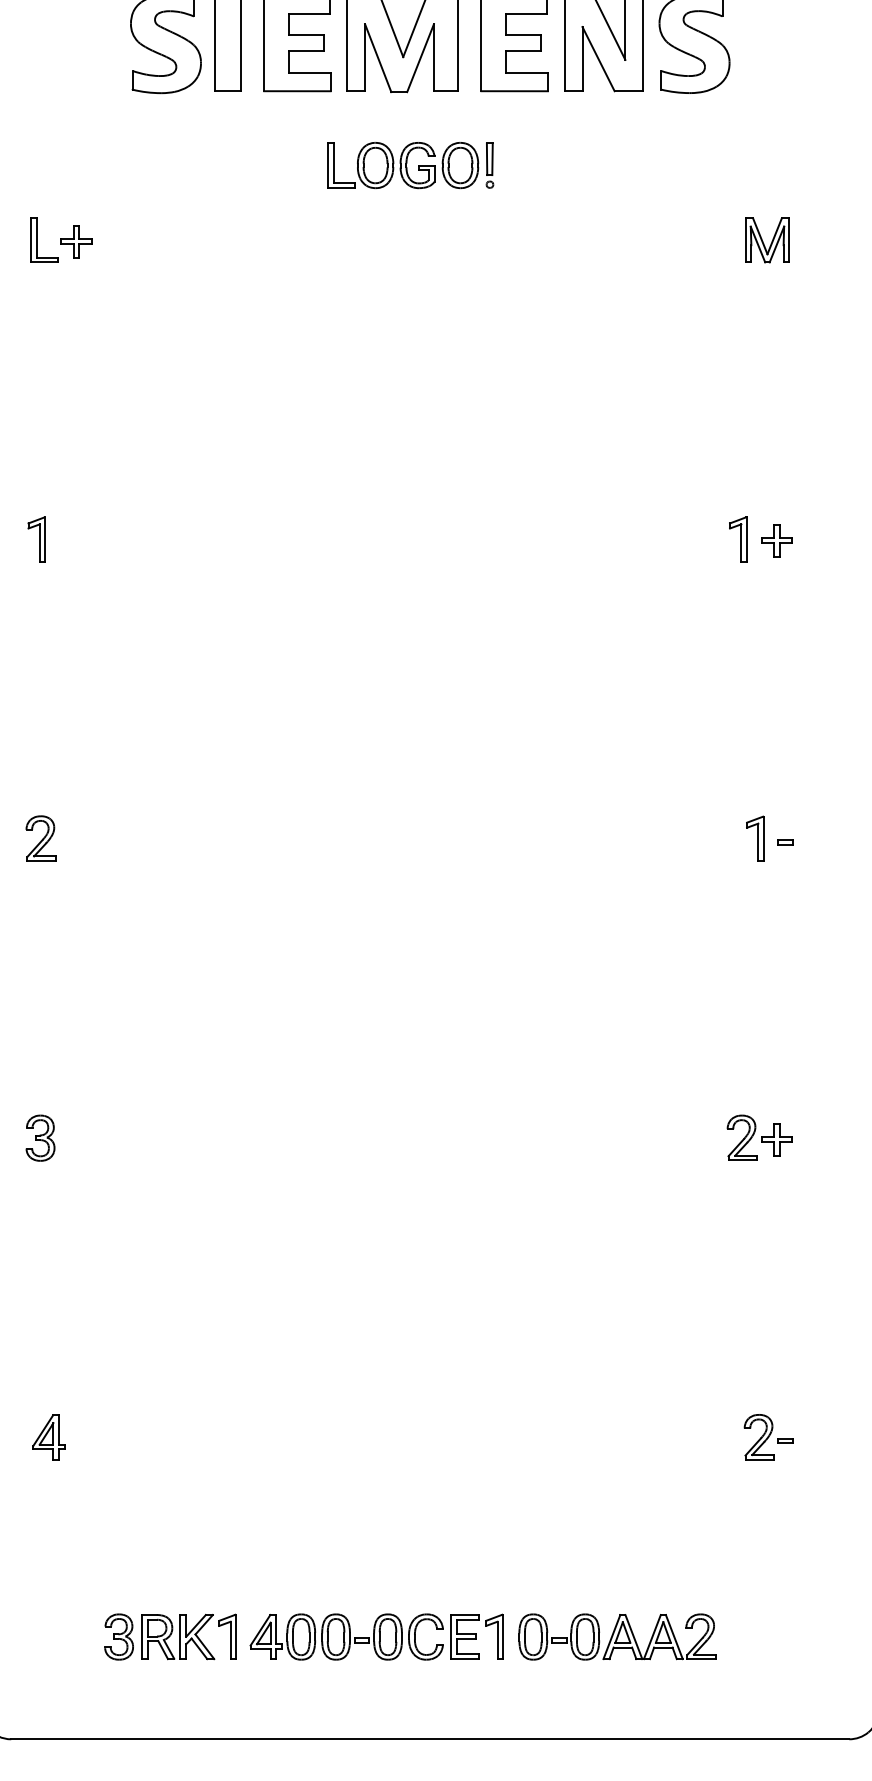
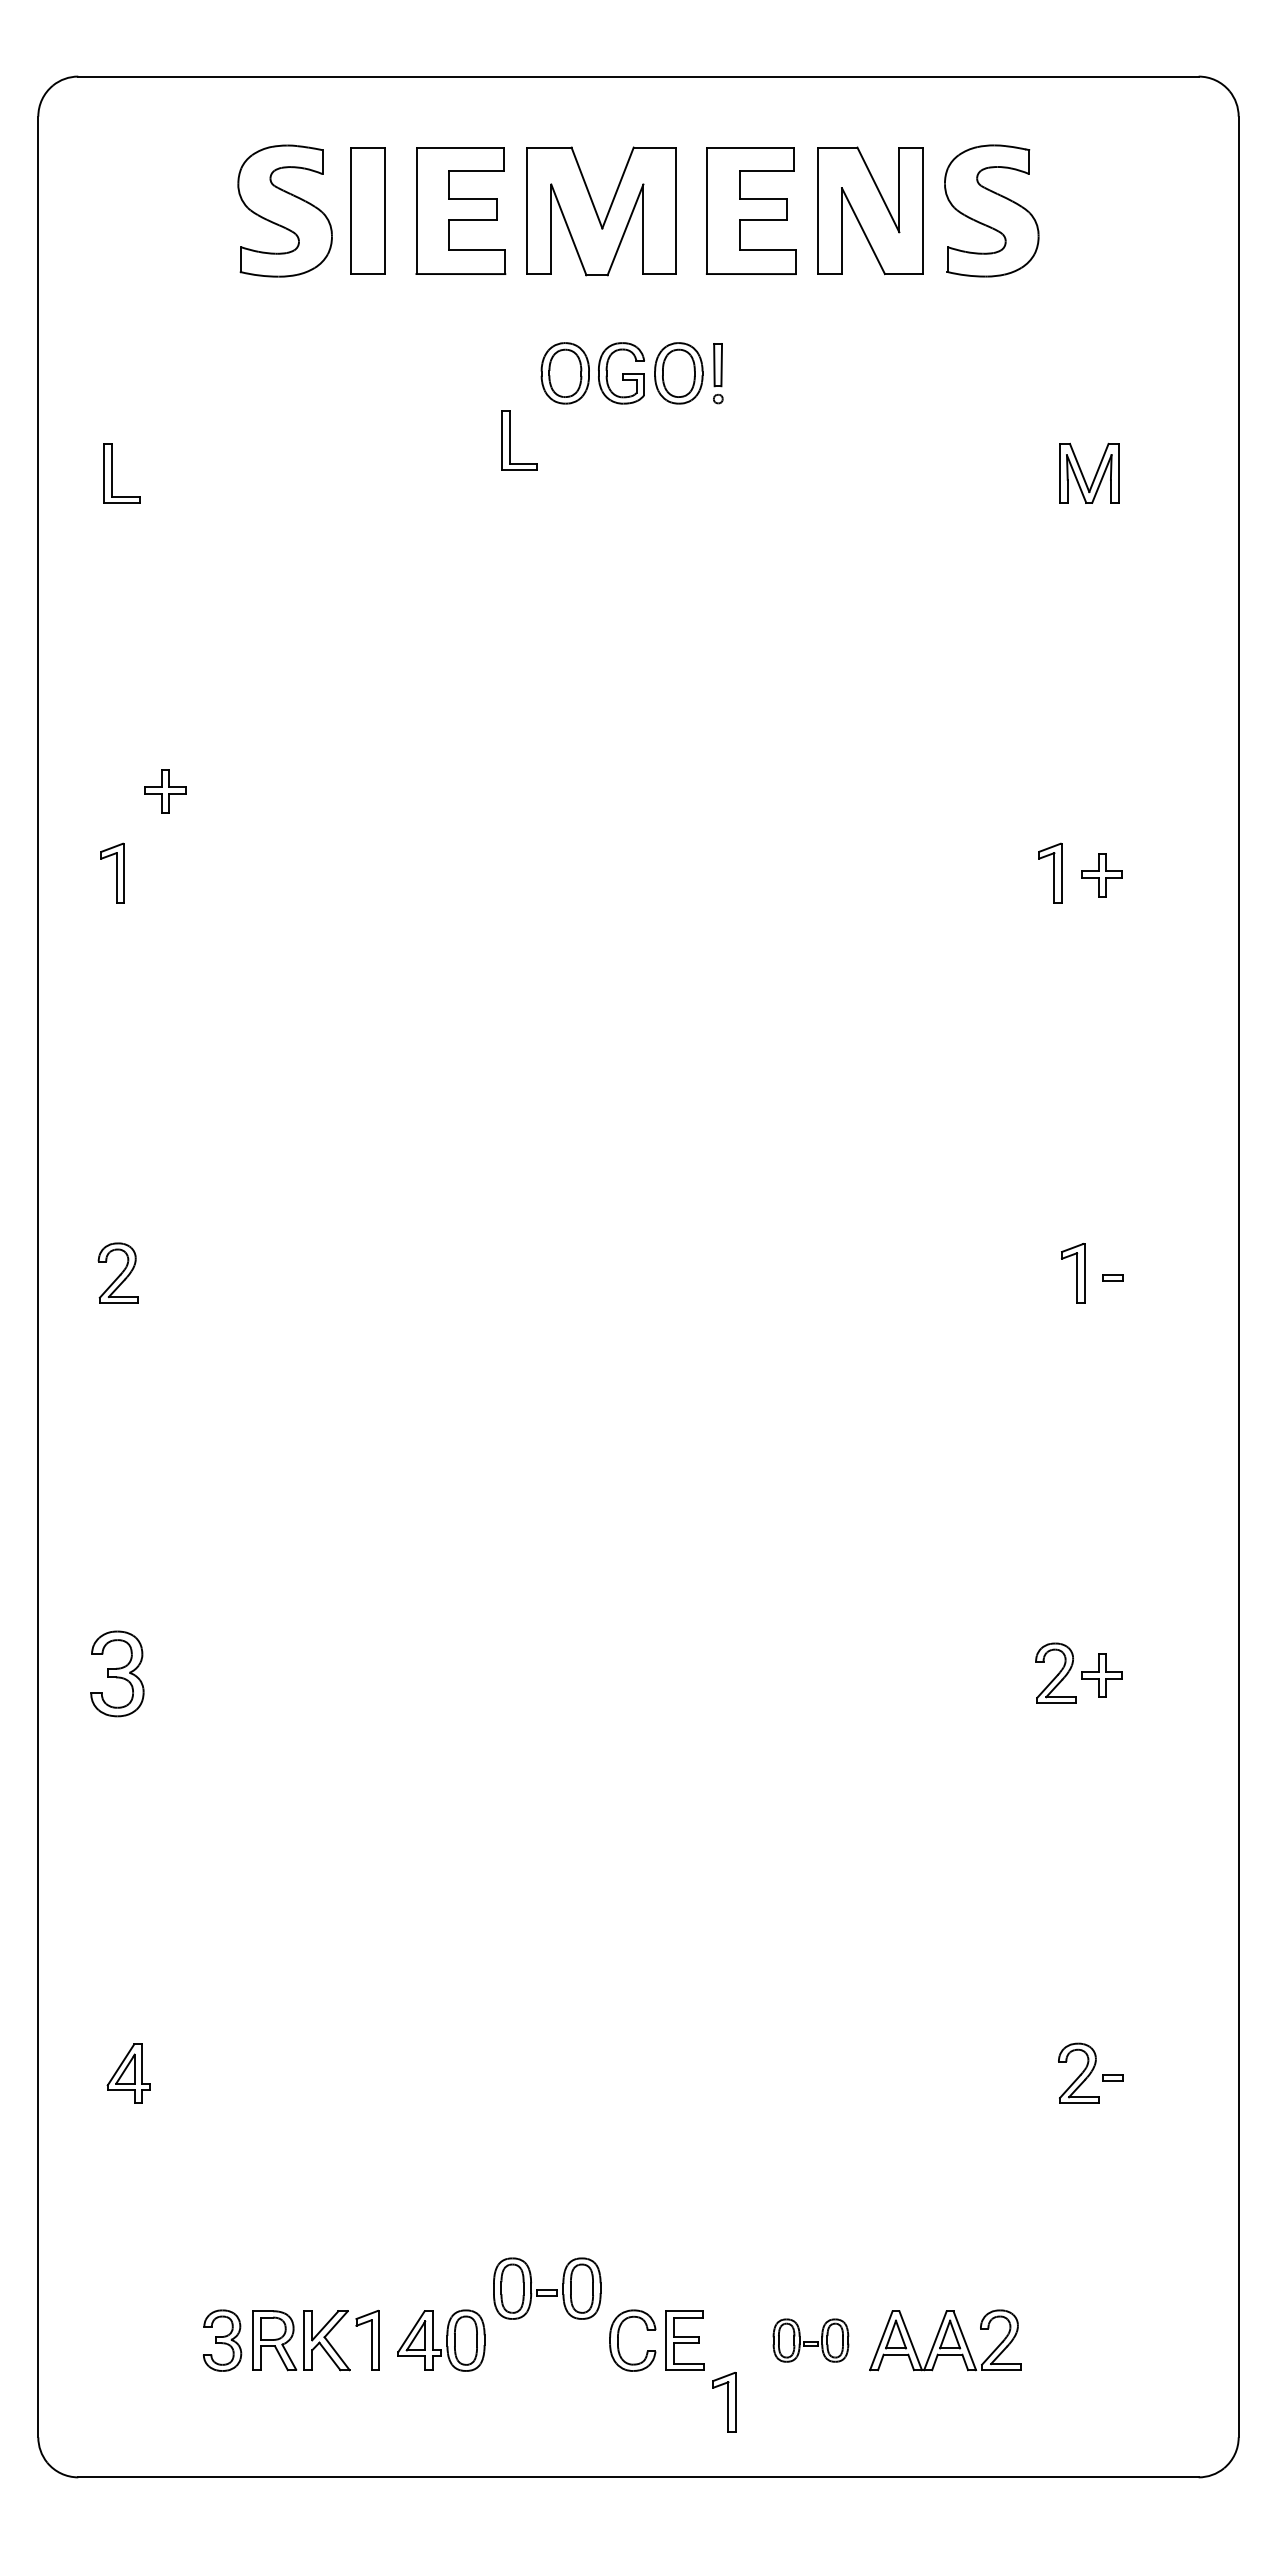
part: (334, 165) -> (510, 440), moved
part: (76, 241) -> (165, 791), moved
part: (40, 1137) -> (117, 1673), size x1.4
part: (362, 1636) -> (547, 2288), moved
part: (494, 1636) -> (724, 2402), moved
part: (558, 1636) -> (810, 2340), size x0.7

